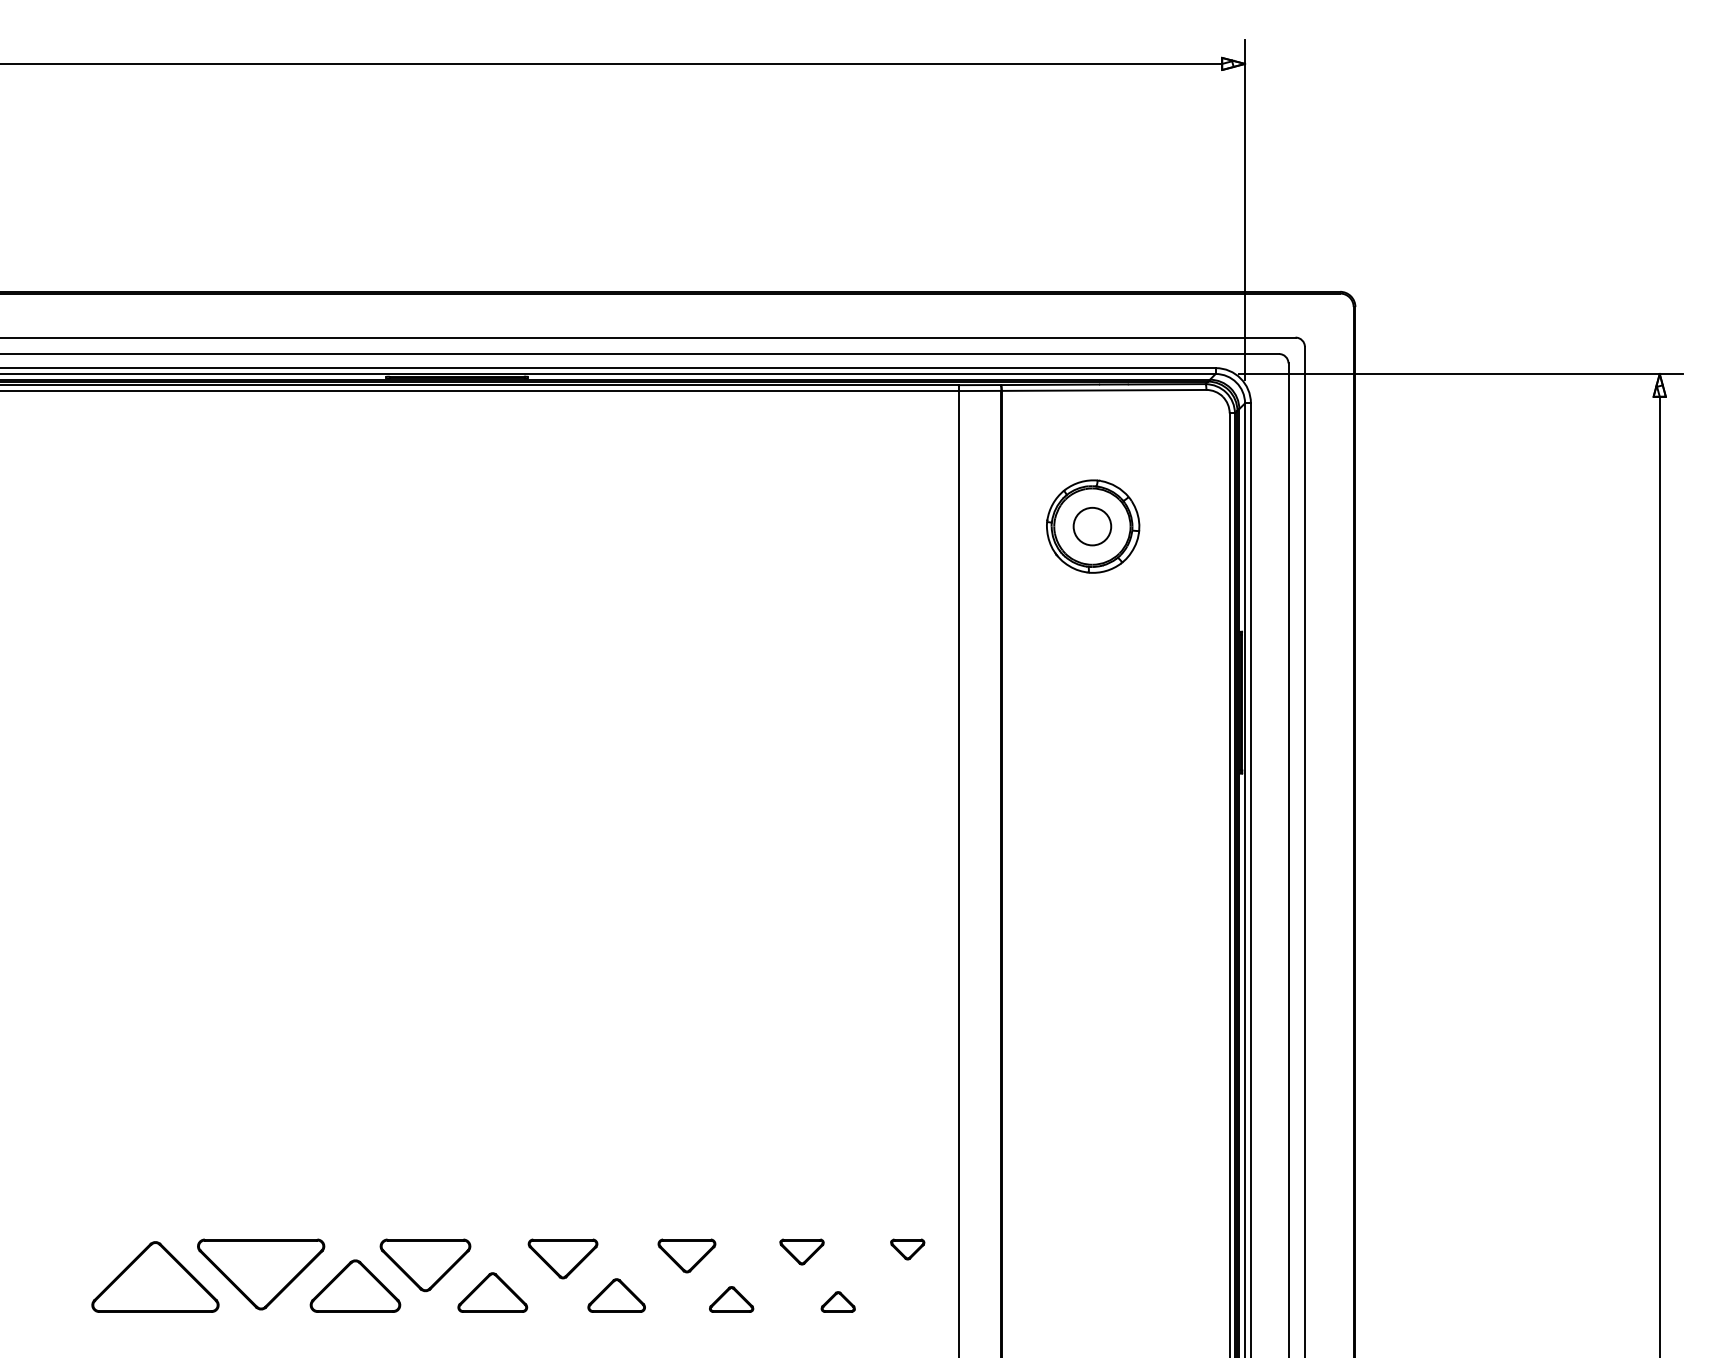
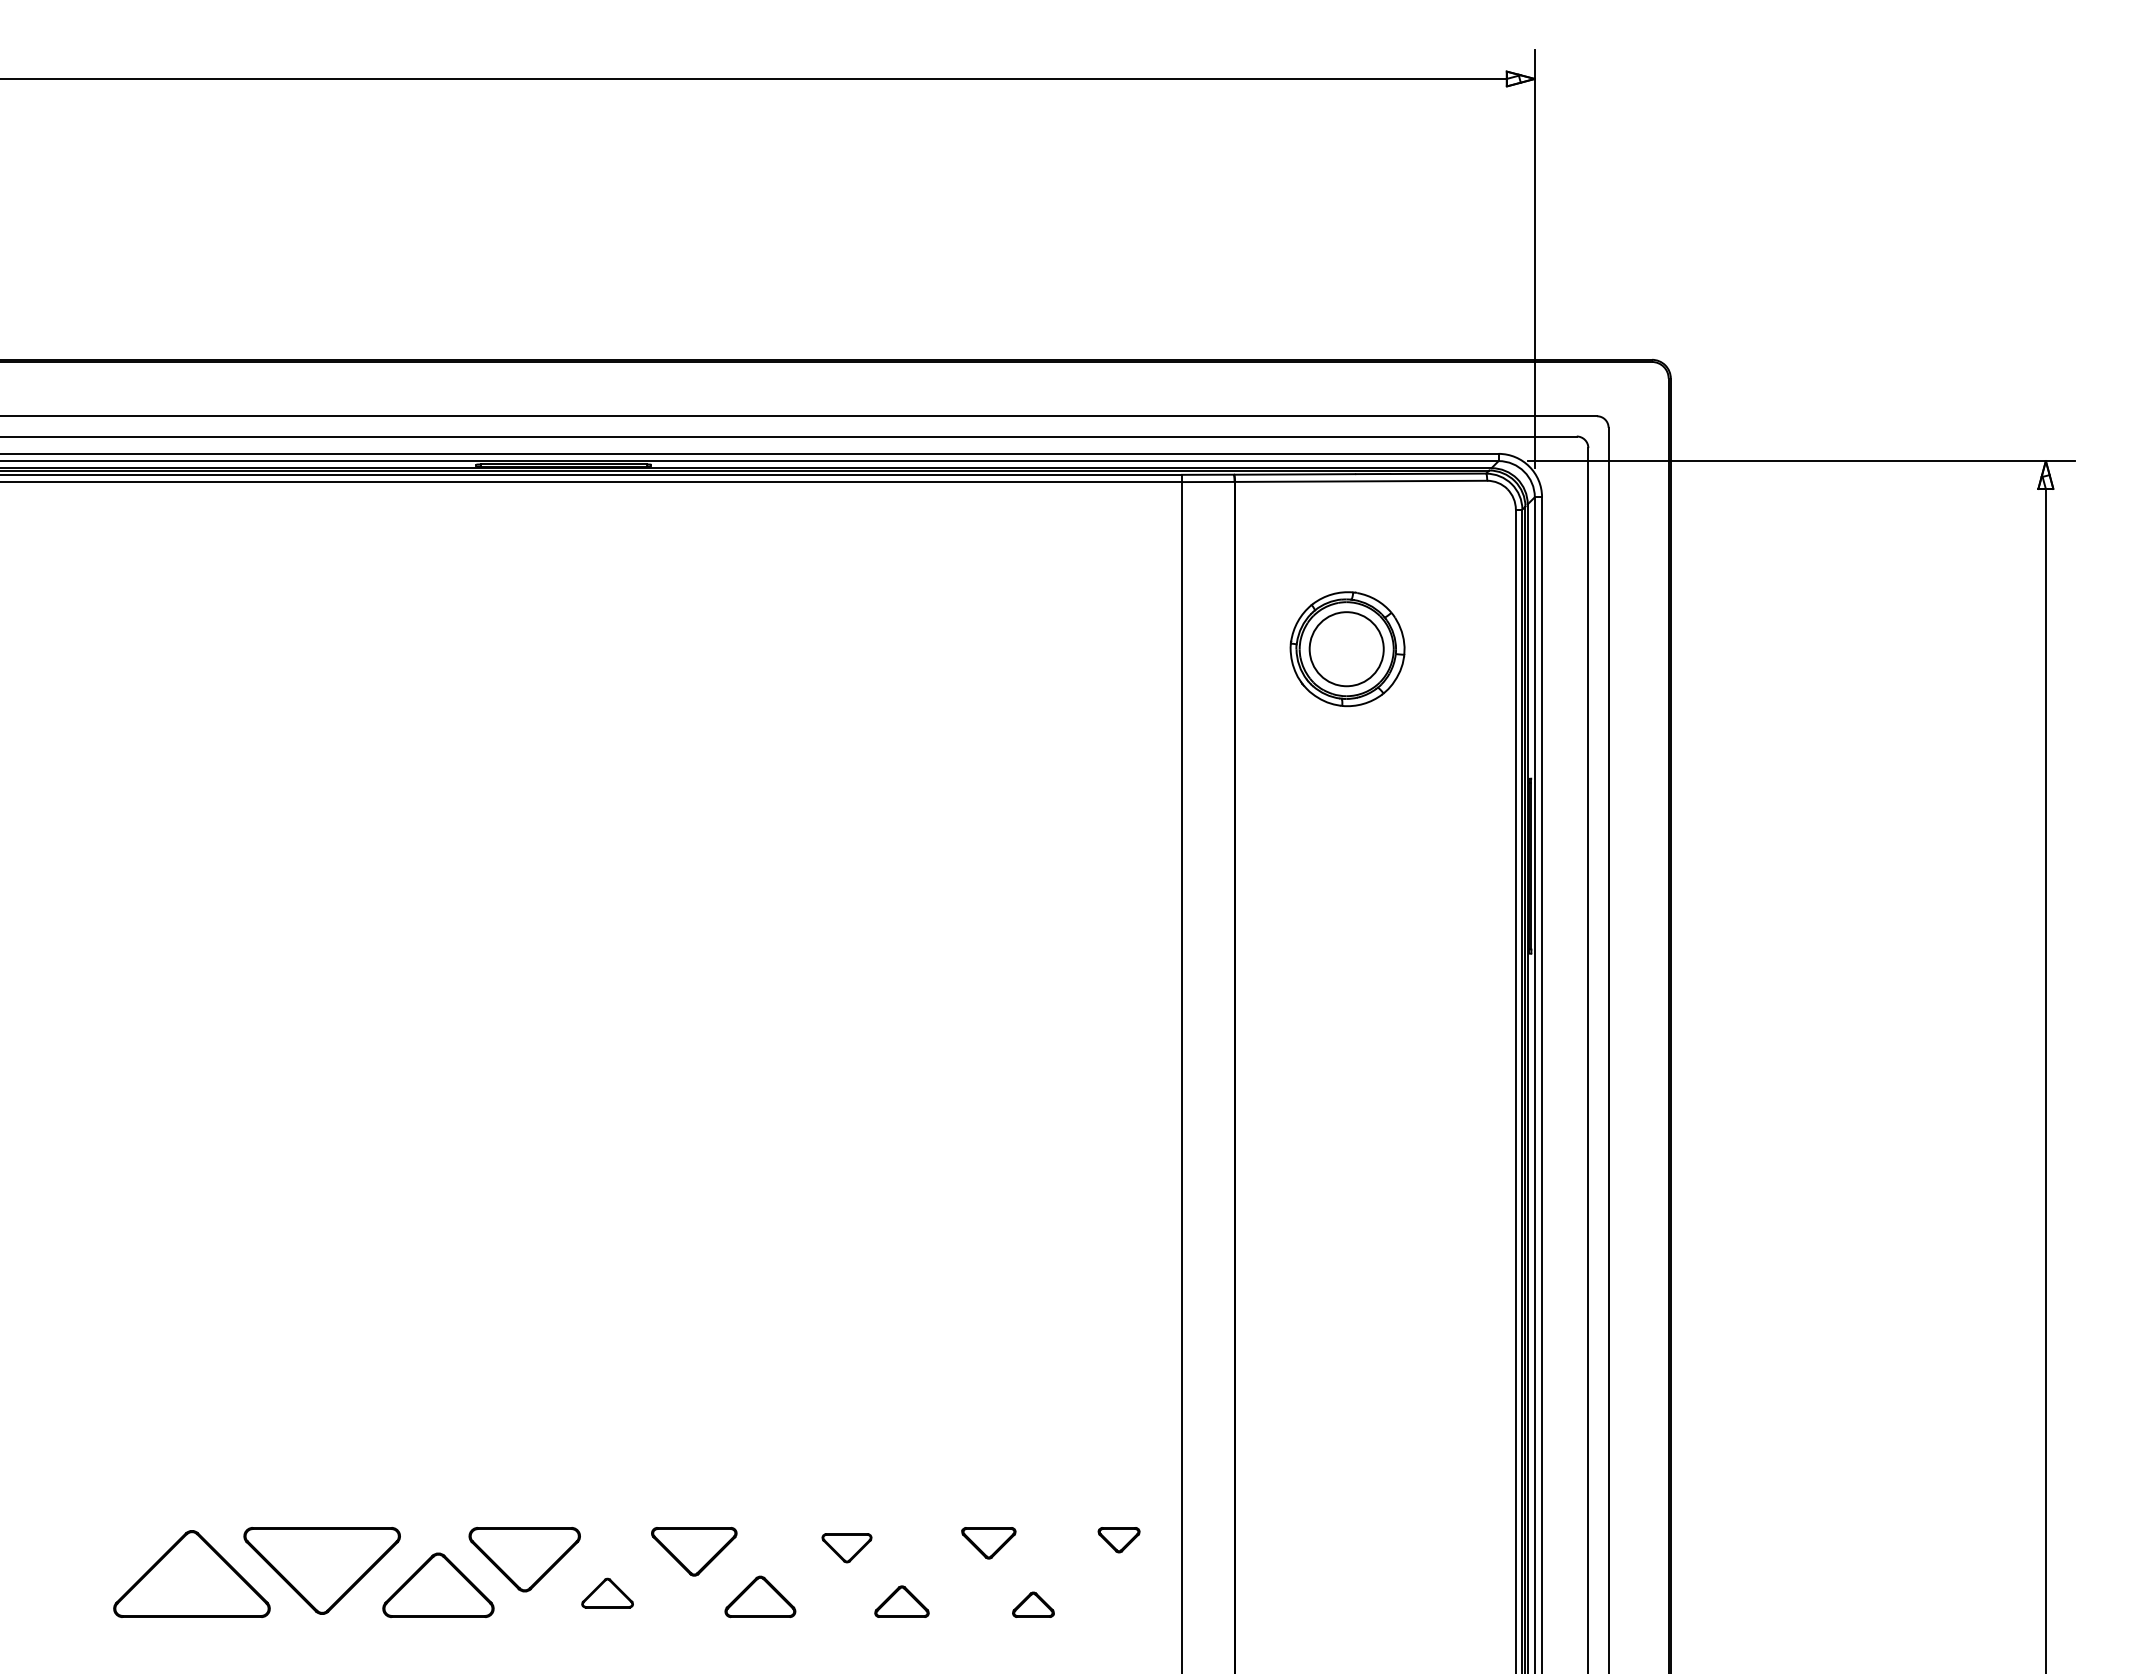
circle: (1092, 526) -> (1346, 649), size x1.6
part: (686, 1256) -> (846, 1548), size x0.7
part: (492, 1292) -> (607, 1592), size x0.6

